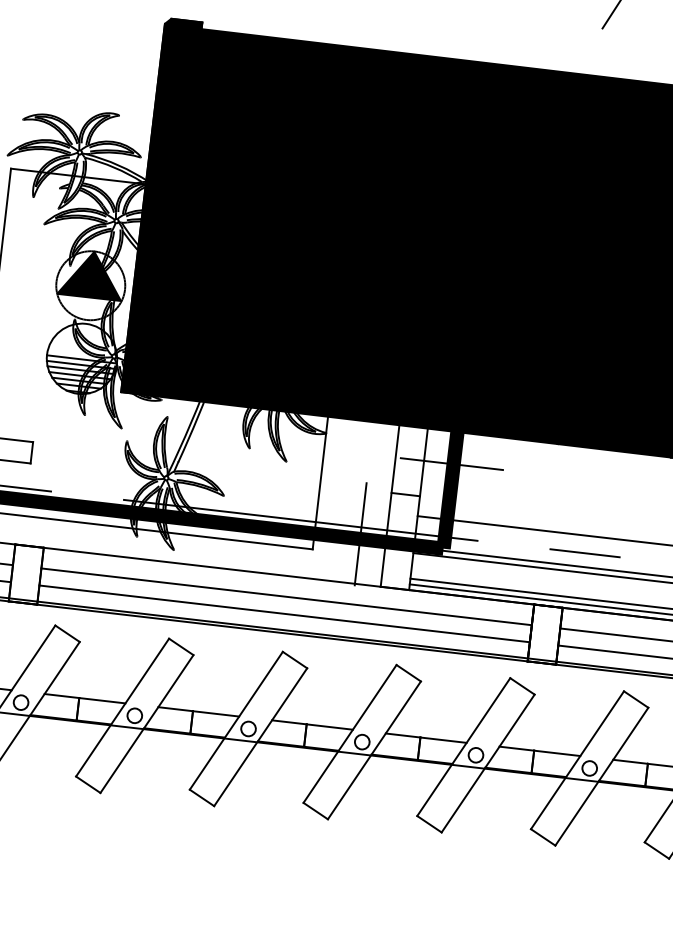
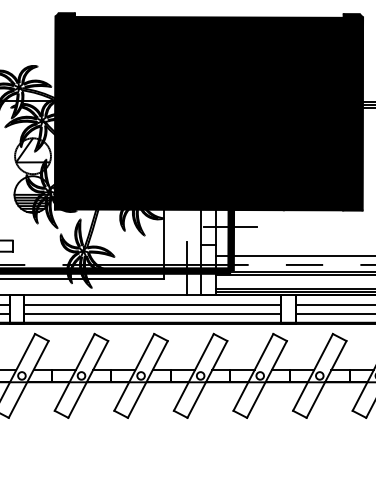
fill: (92, 274) -> (33, 150), removed

